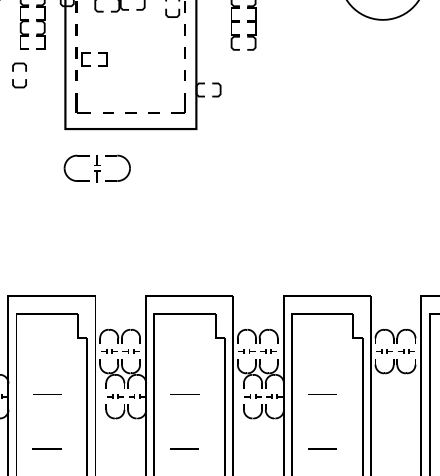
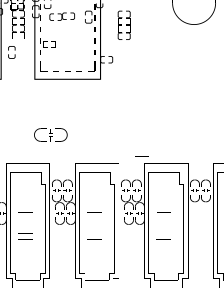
part: (96, 167) -> (50, 134), moved
line: (278, 282) -> (141, 156), added
line: (46, 436) -> (25, 233), added

